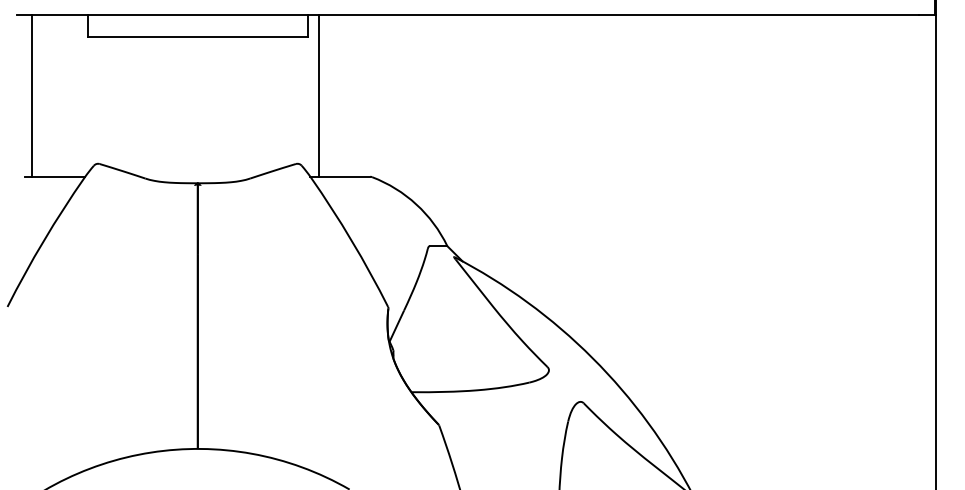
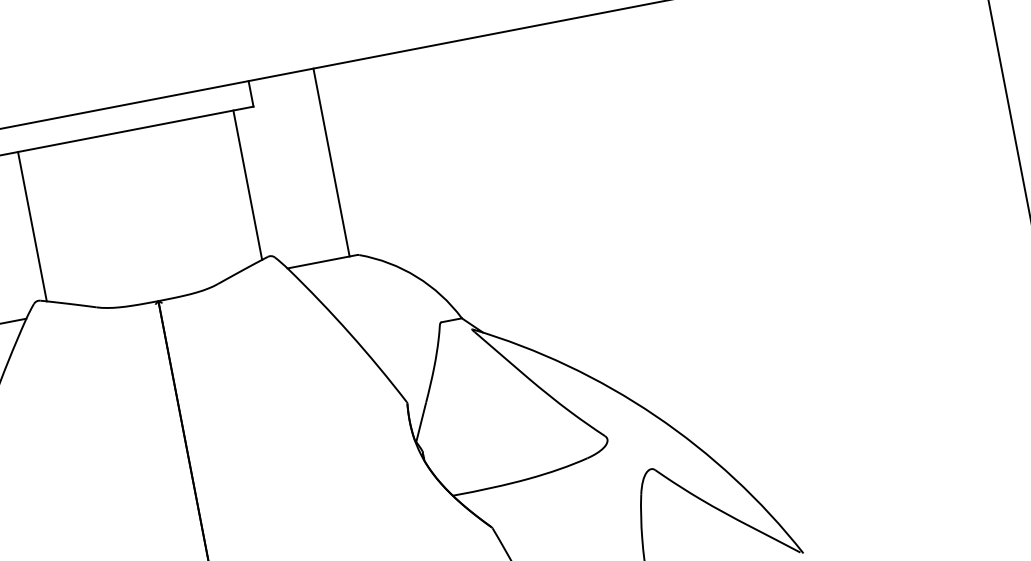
line: (318, 95) -> (330, 162), moved
line: (105, 100) -> (32, 225), added
line: (290, 100) -> (247, 184), added

